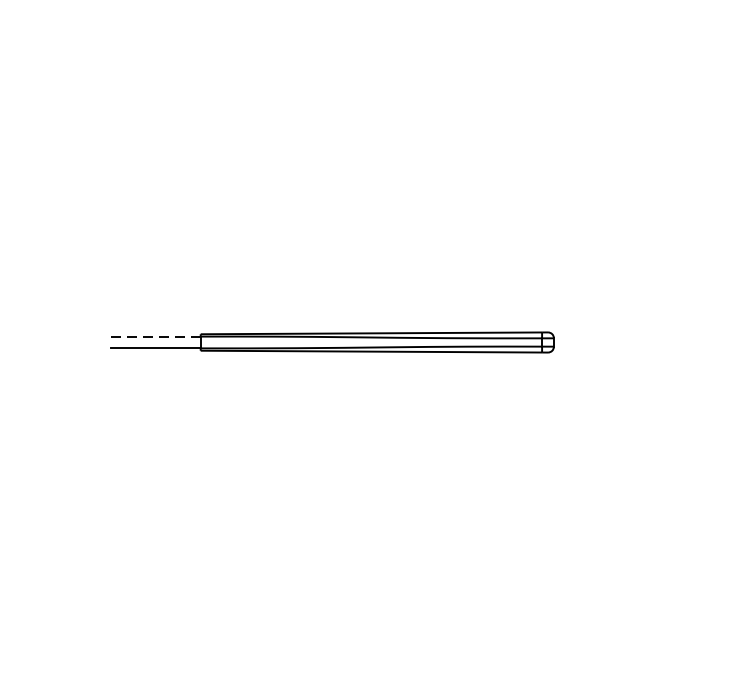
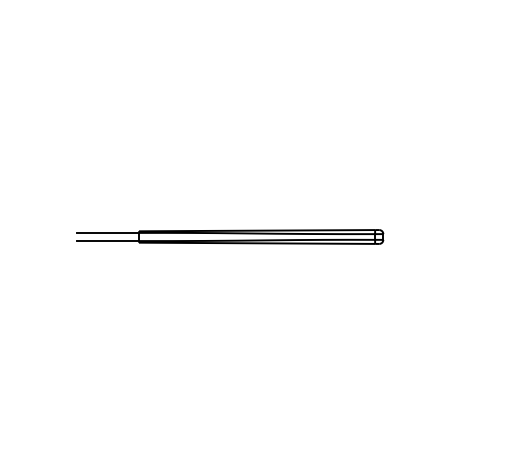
line: (156, 335) -> (108, 232), dashed -> solid

